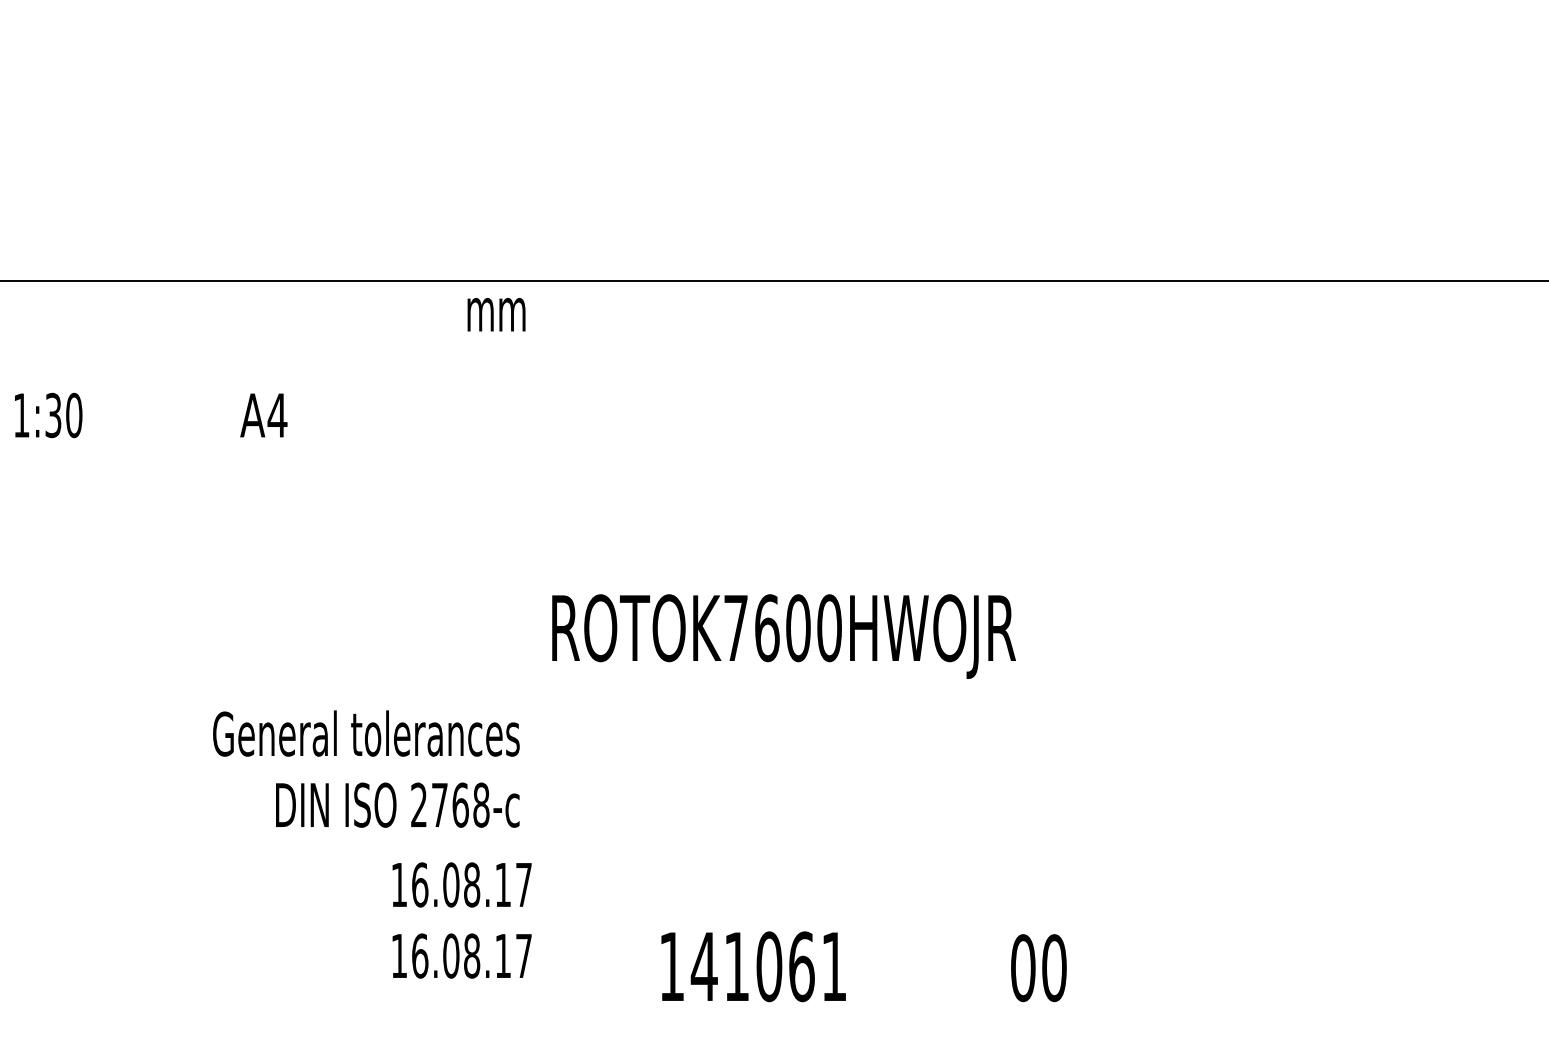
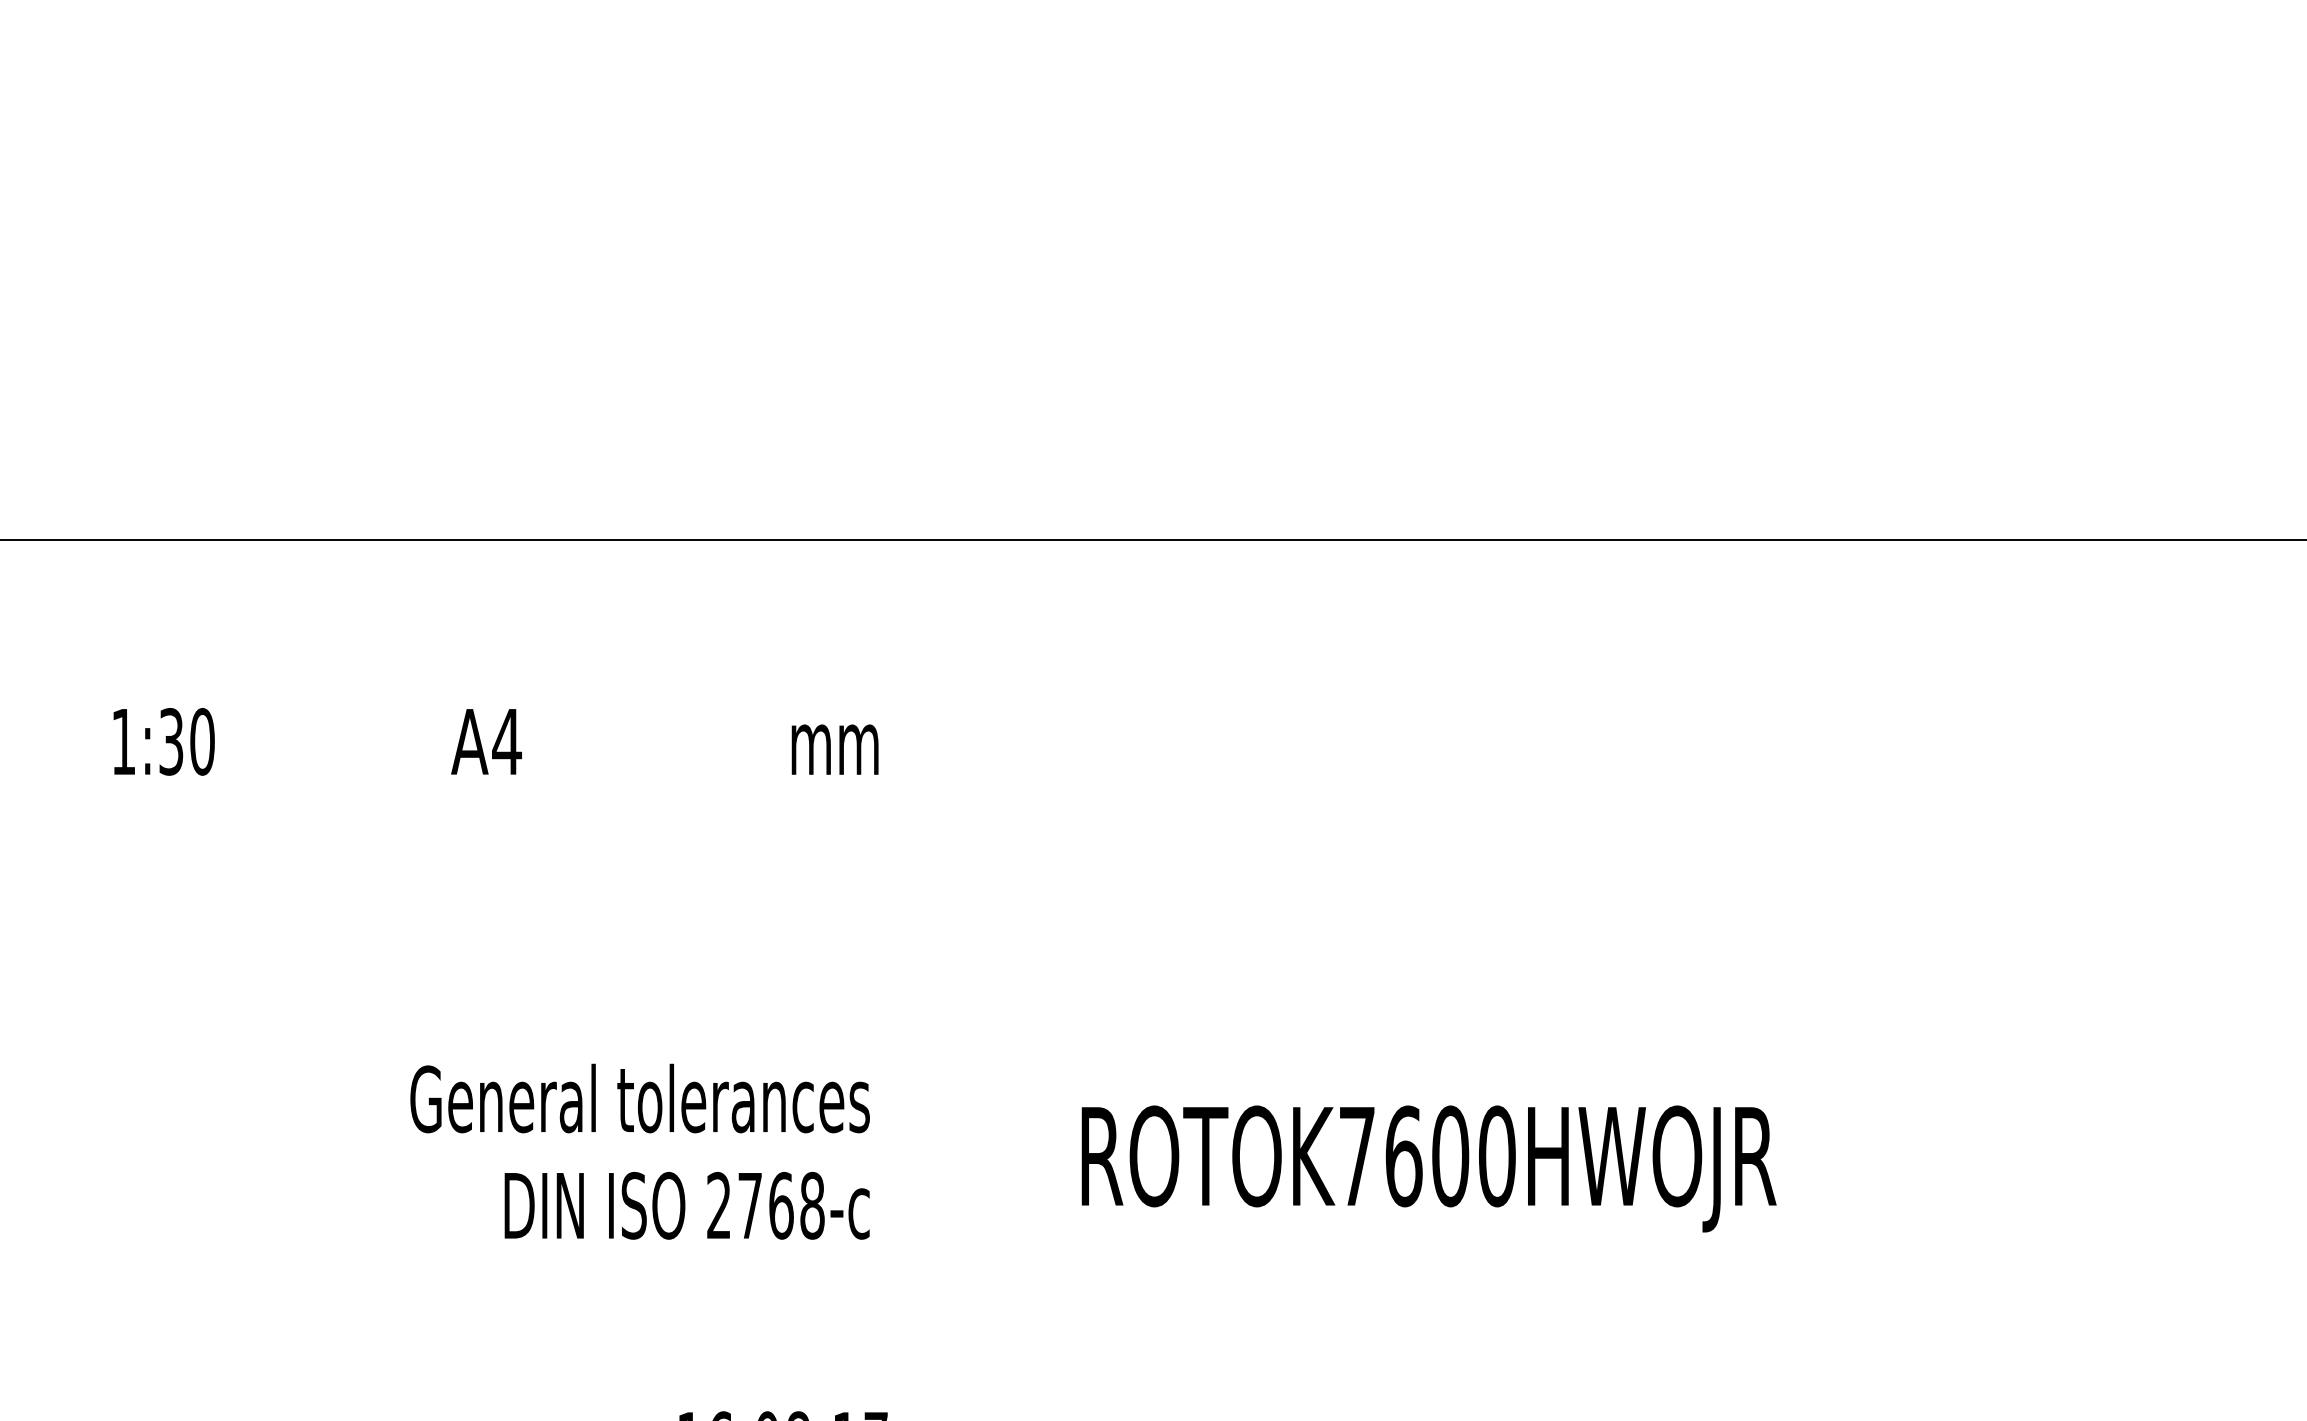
text: (496, 314) -> (835, 749), moved
text: (783, 636) -> (1428, 1168), moved
text: (366, 768) -> (640, 1150), moved

